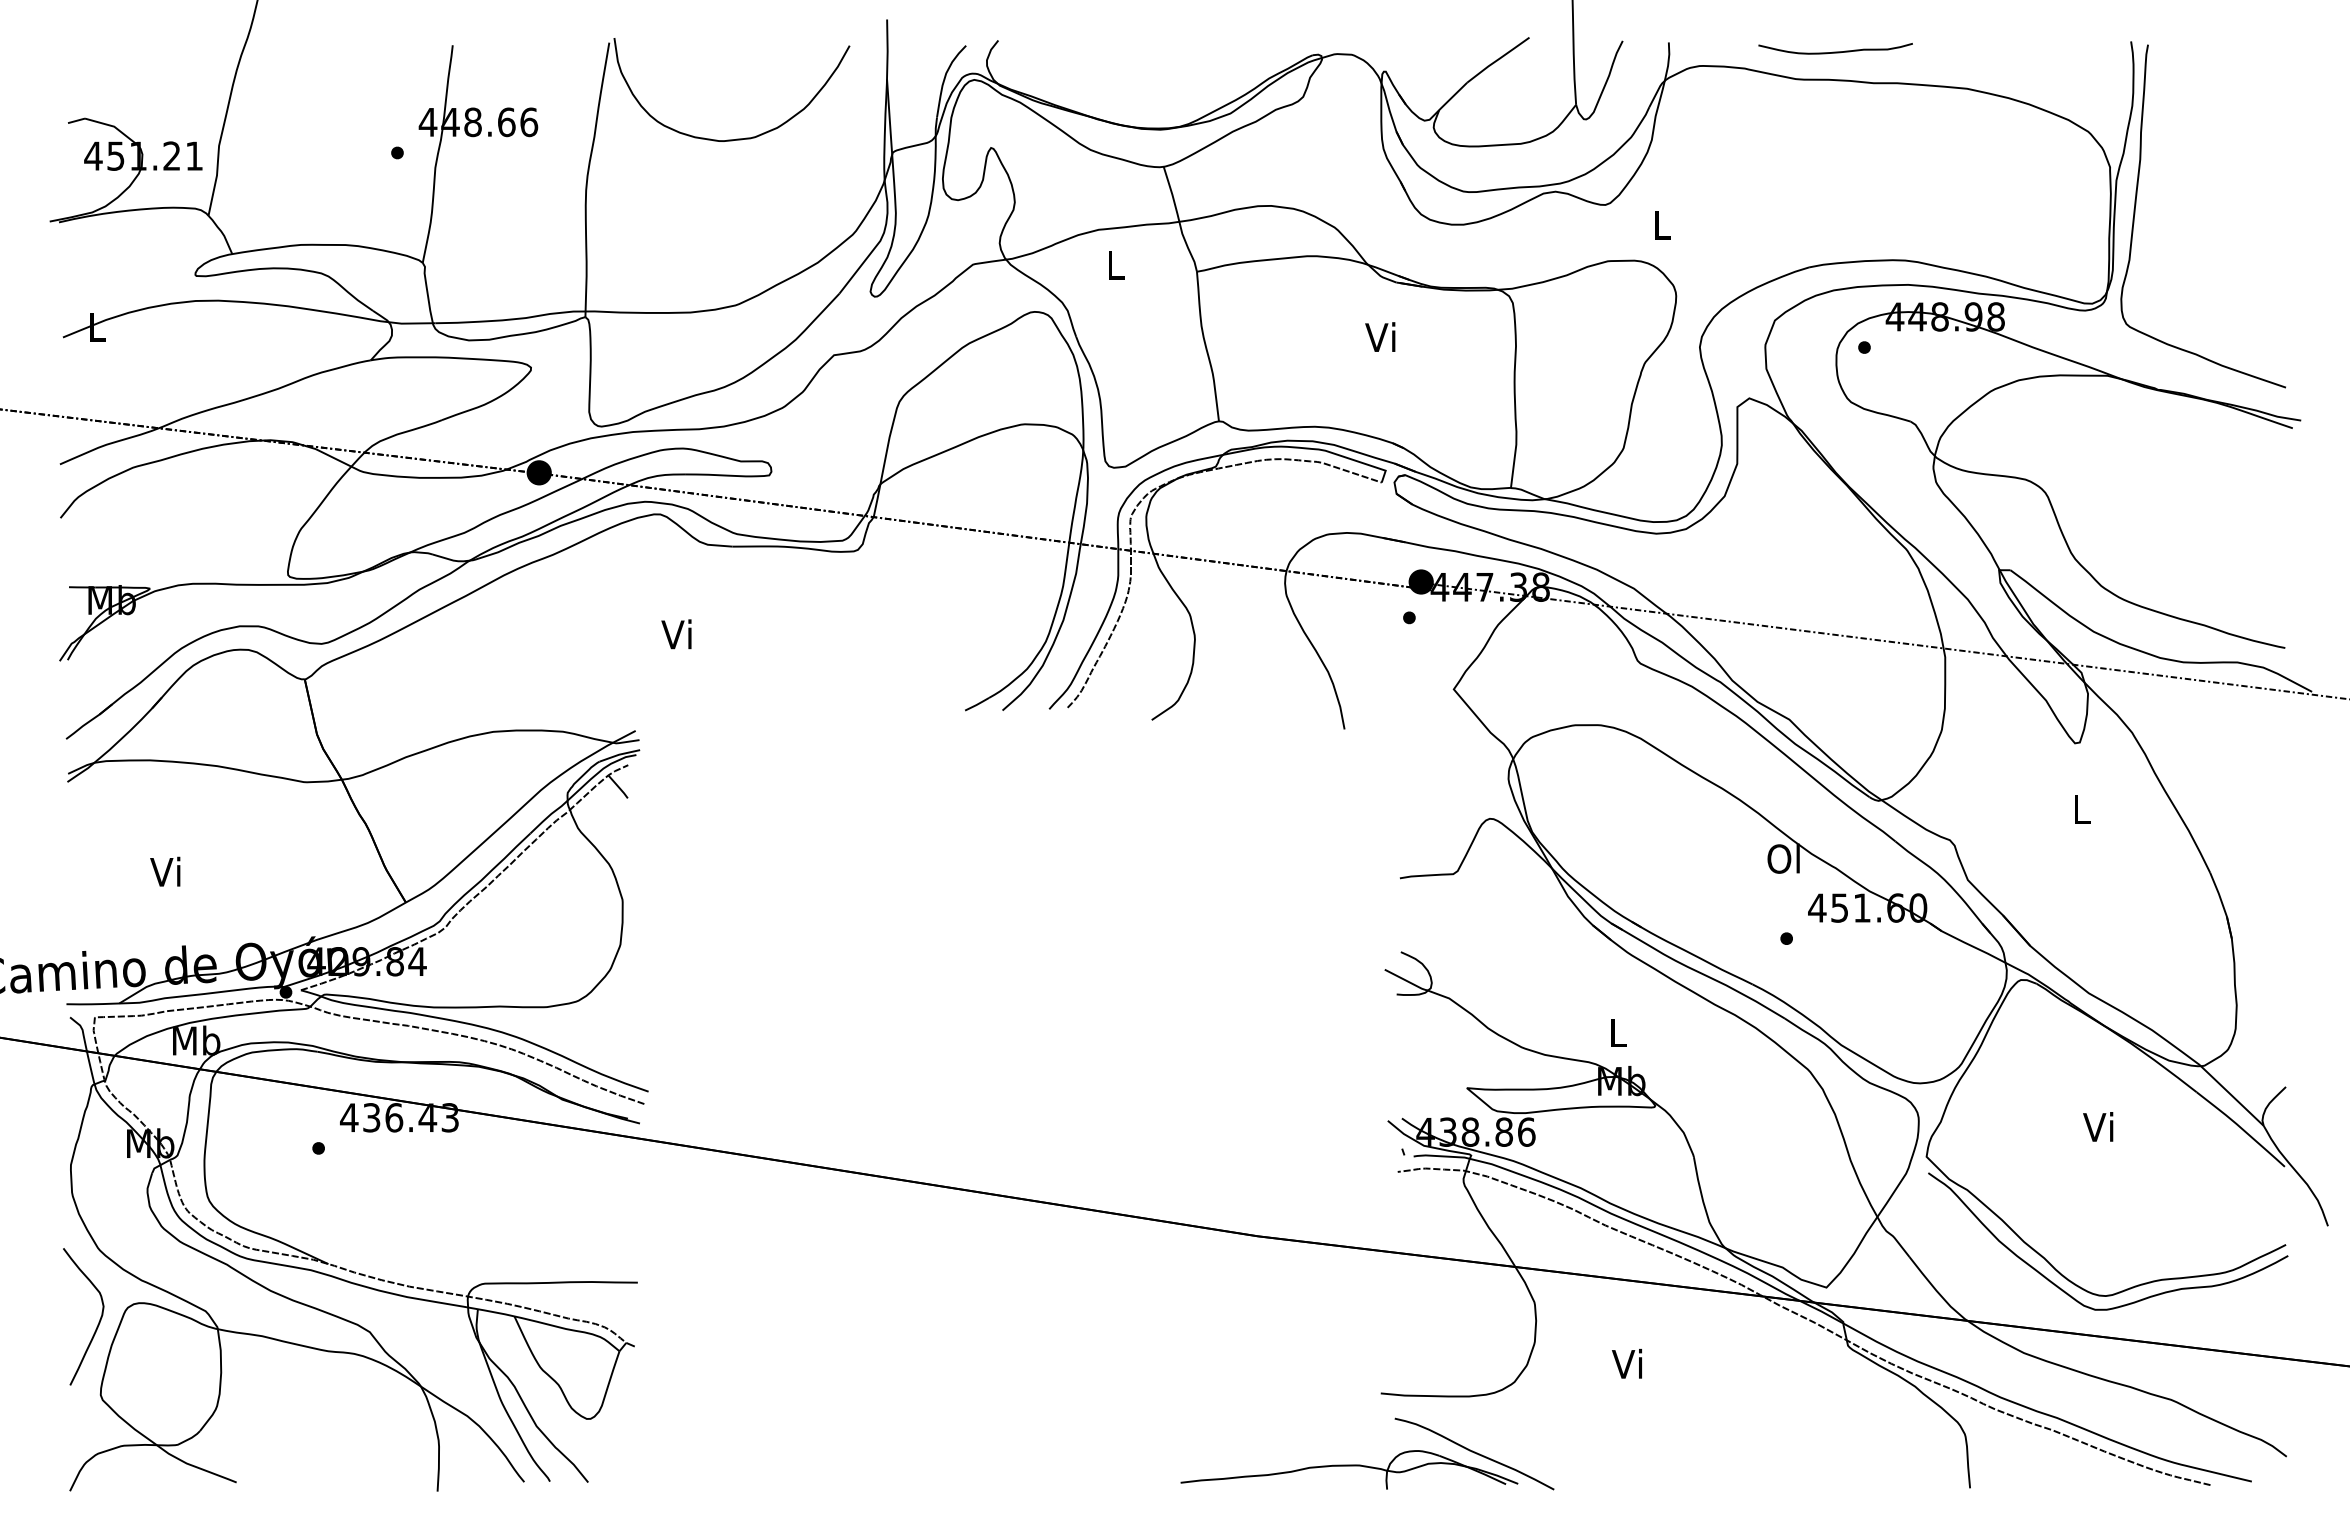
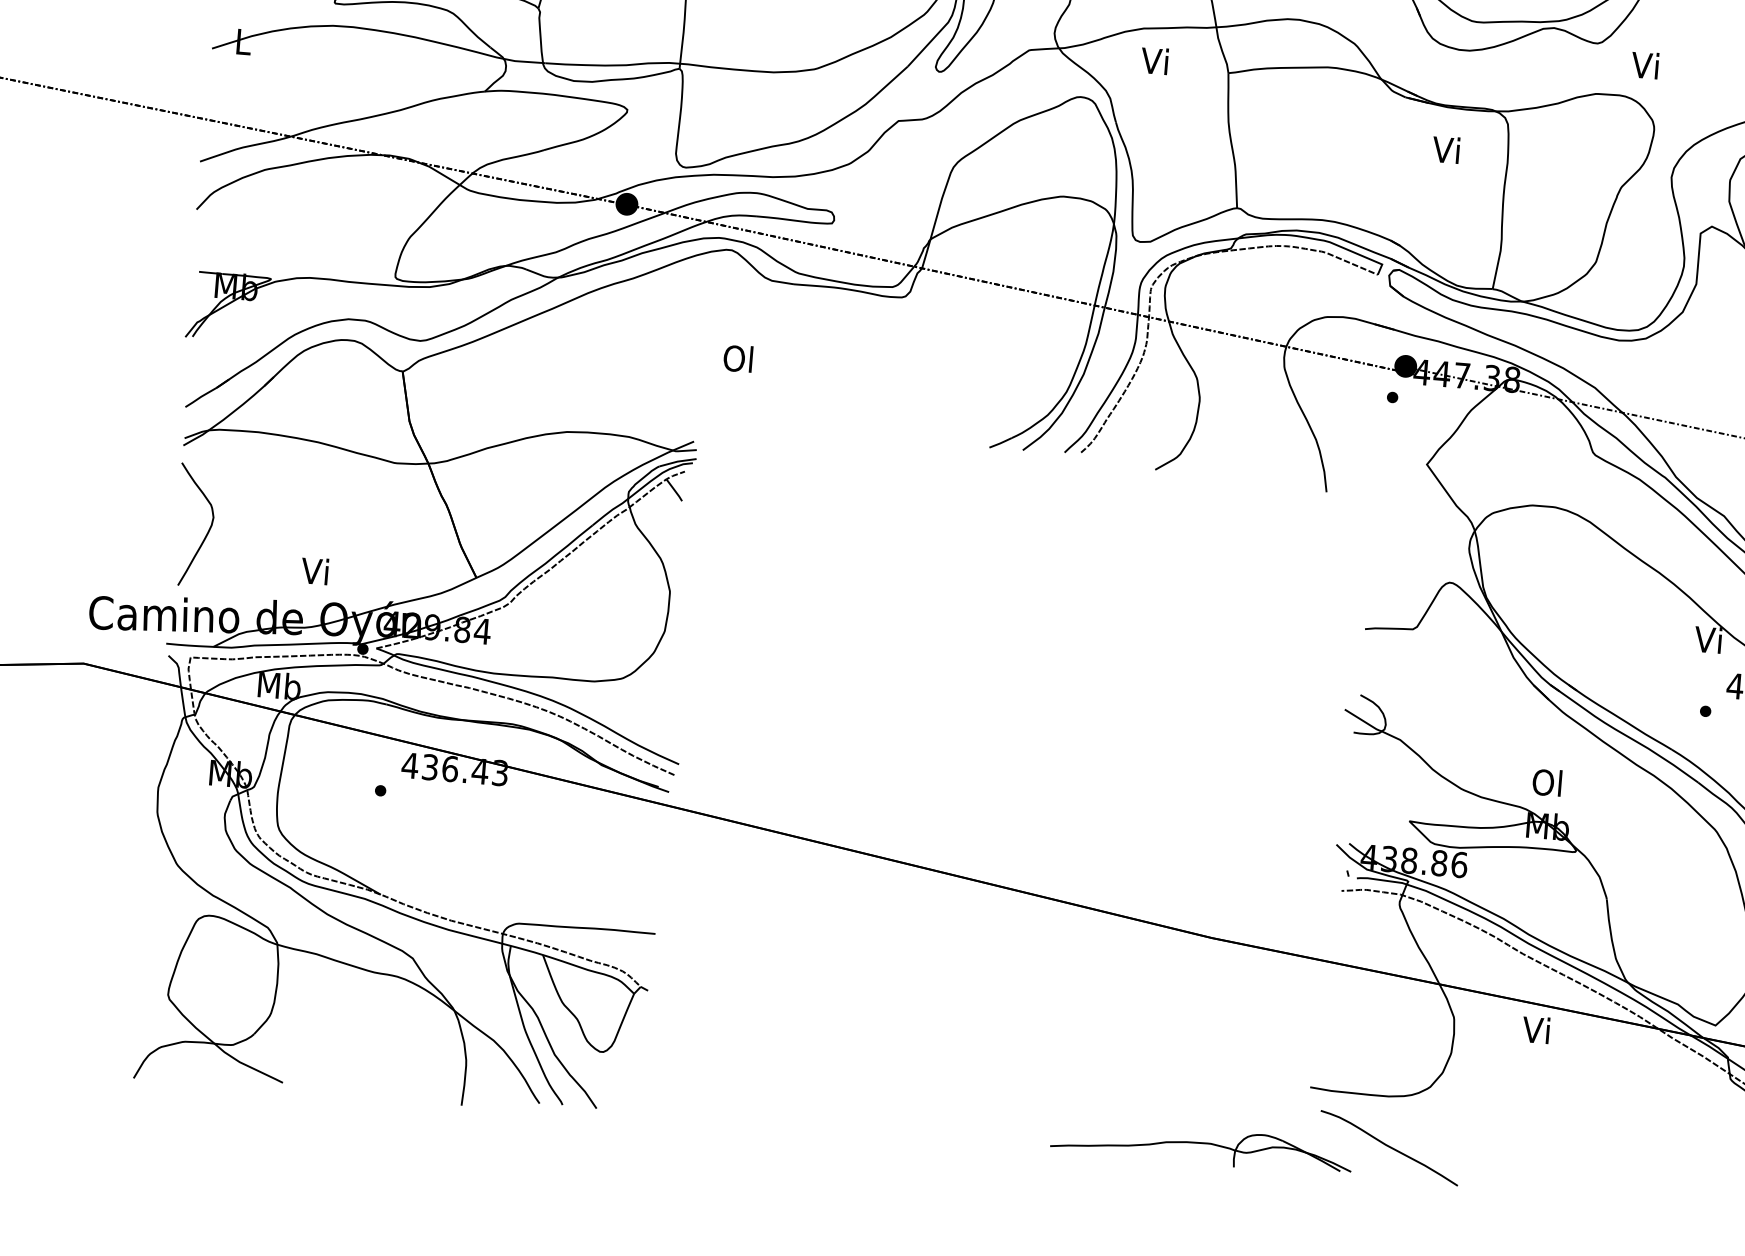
text: (1660, 224) -> (1645, 64), L -> Vi
text: (1113, 264) -> (1154, 60), L -> Vi
text: (1380, 336) -> (1446, 149), moved
text: (677, 634) -> (738, 358), Vi -> Ol
text: (1783, 858) -> (1708, 639), Ol -> Vi
text: (165, 871) -> (315, 570), moved
text: (1616, 1032) -> (1546, 782), L -> Ol
curve: (97, 1324) -> (206, 533), moved
text: (1626, 1363) -> (1535, 1029), moved
part: (1349, 1469) -> (1201, 1146), moved

